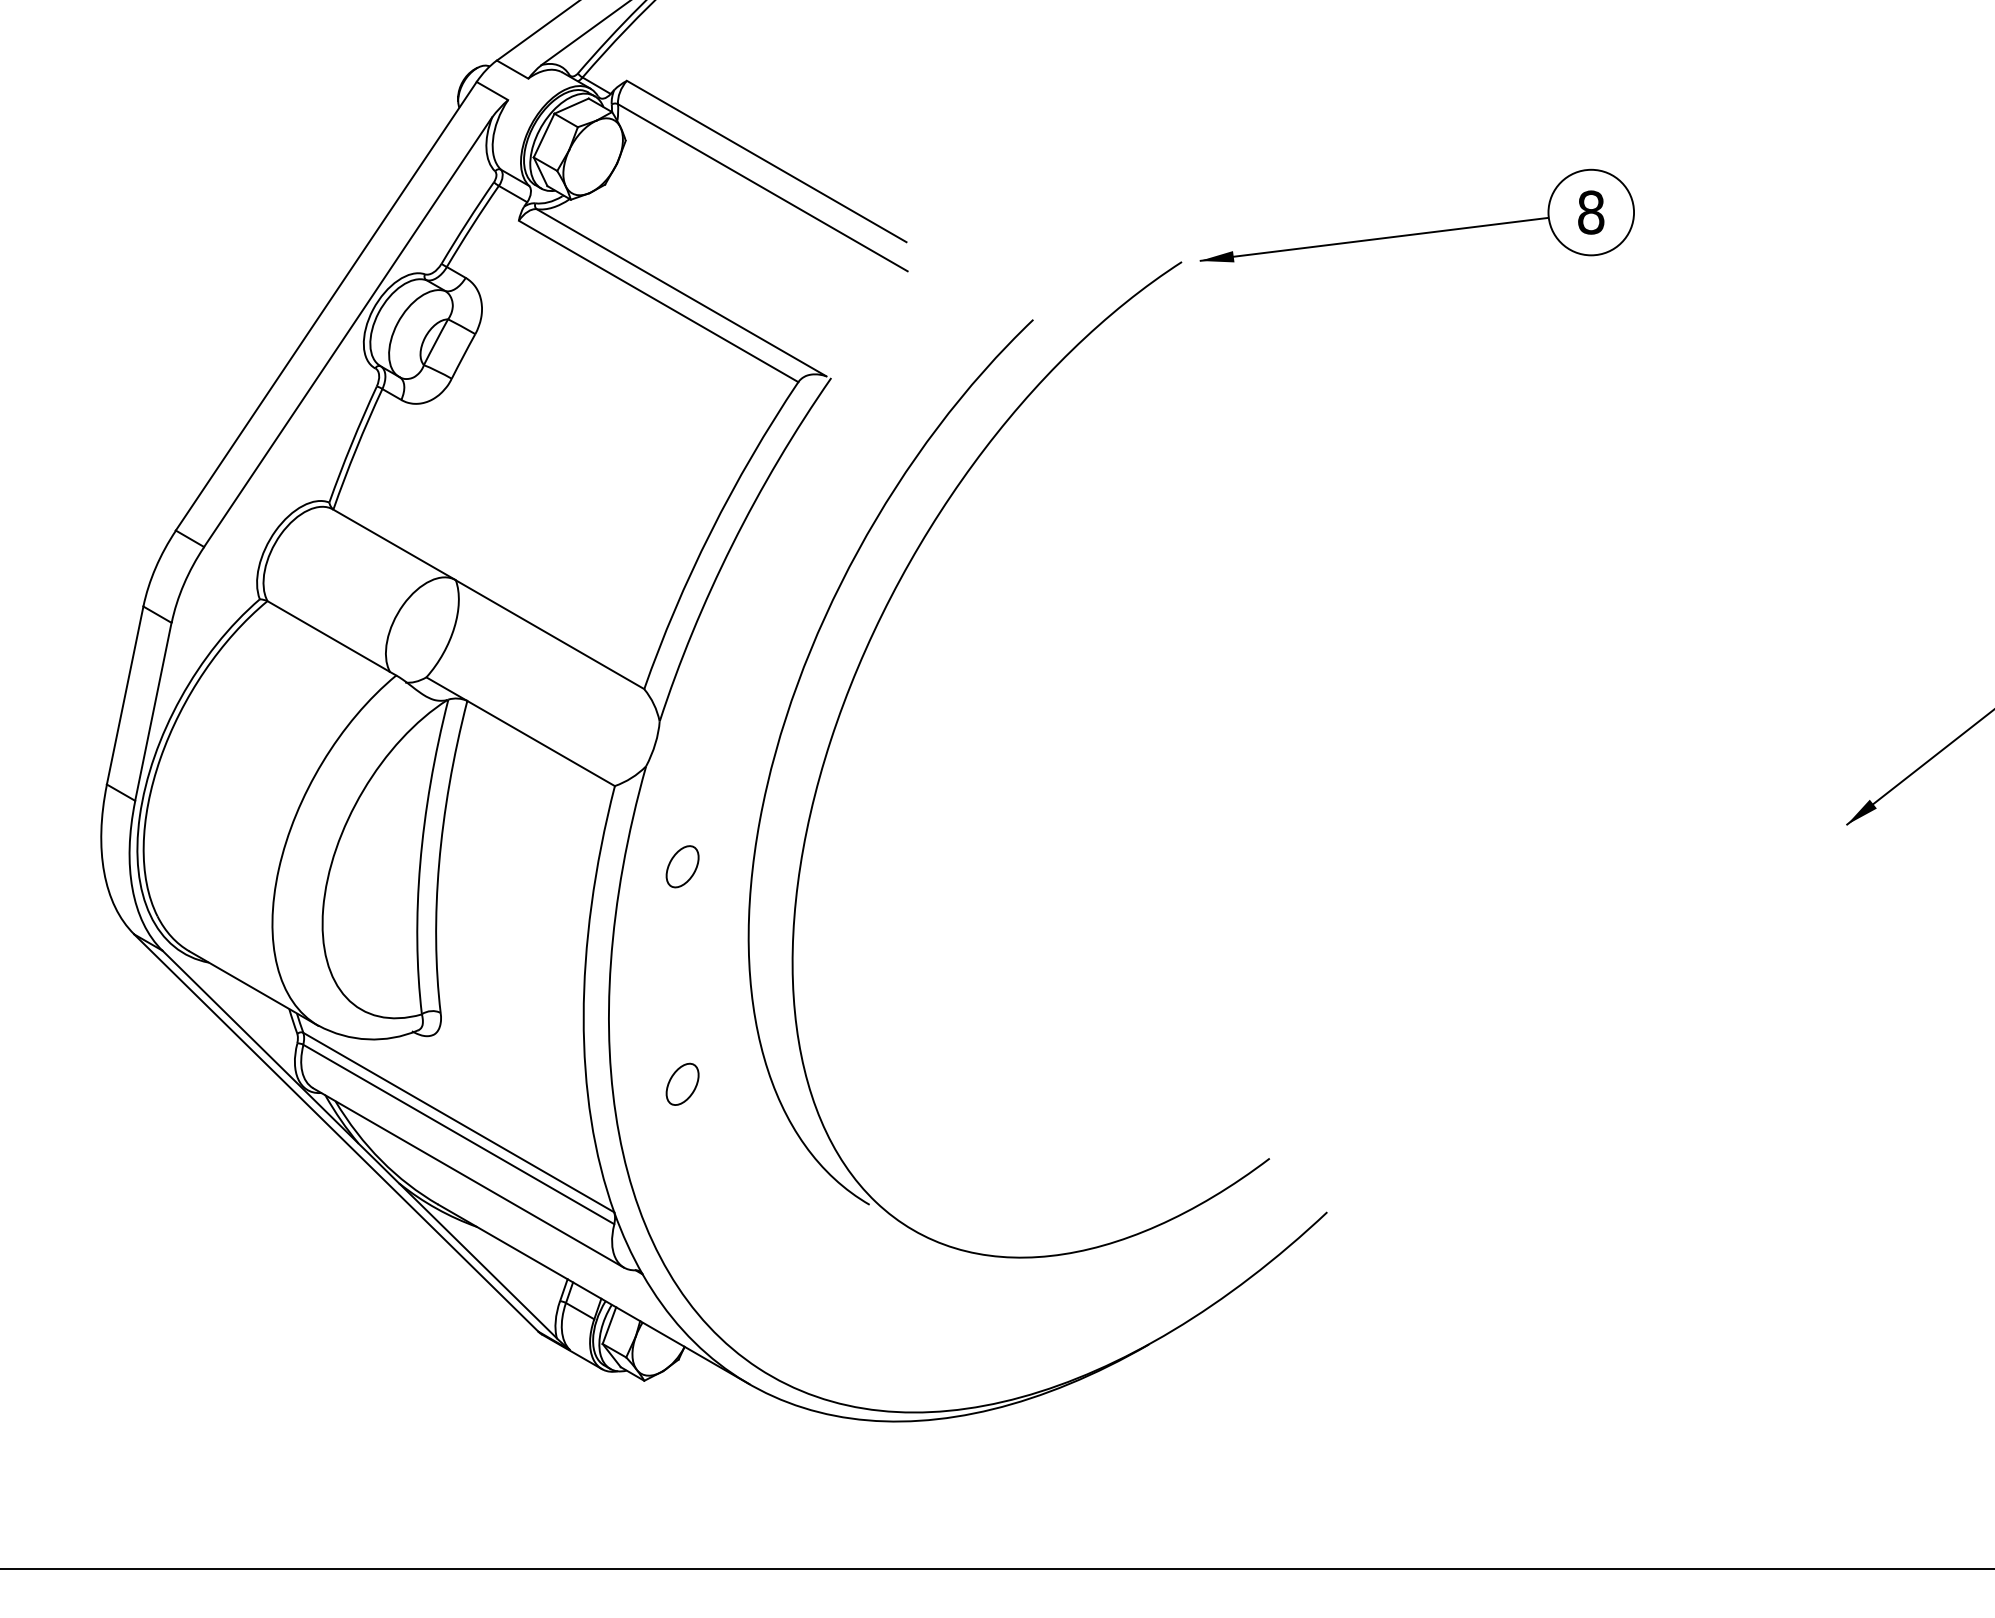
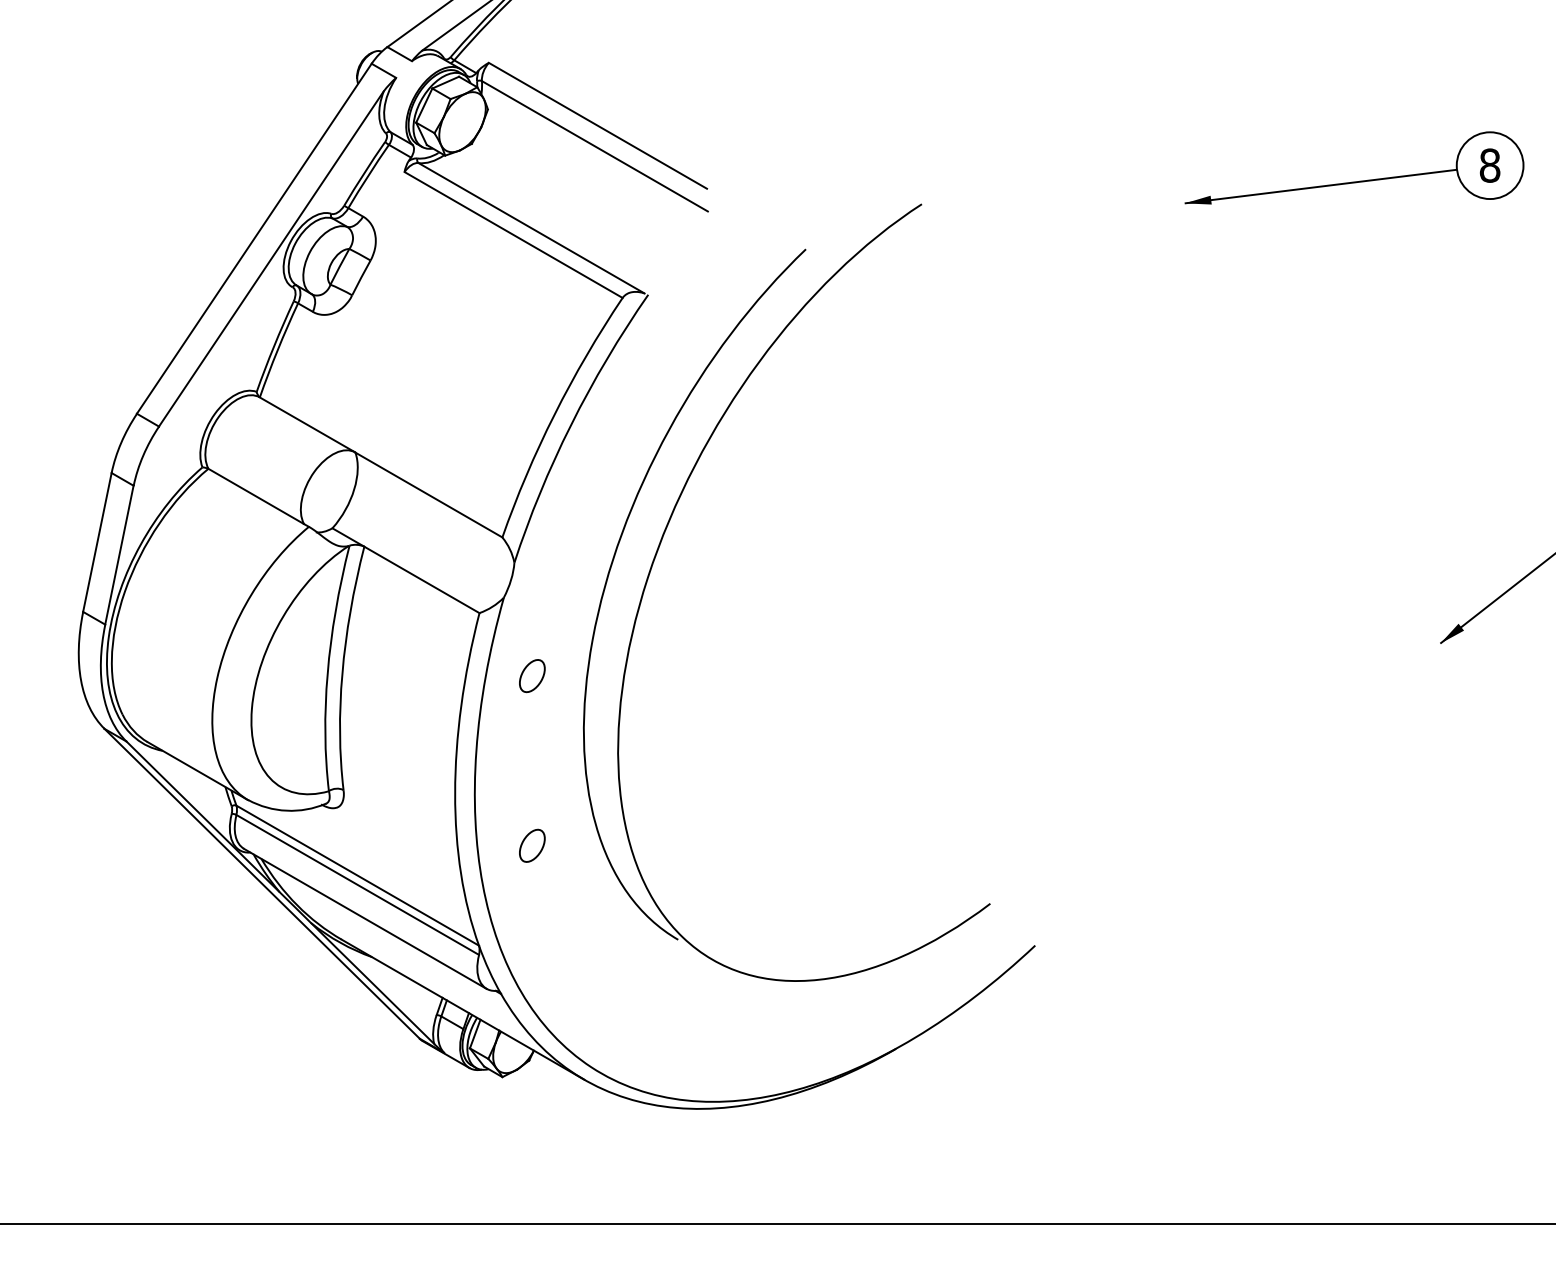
part: (1419, 232) -> (1356, 181), moved

